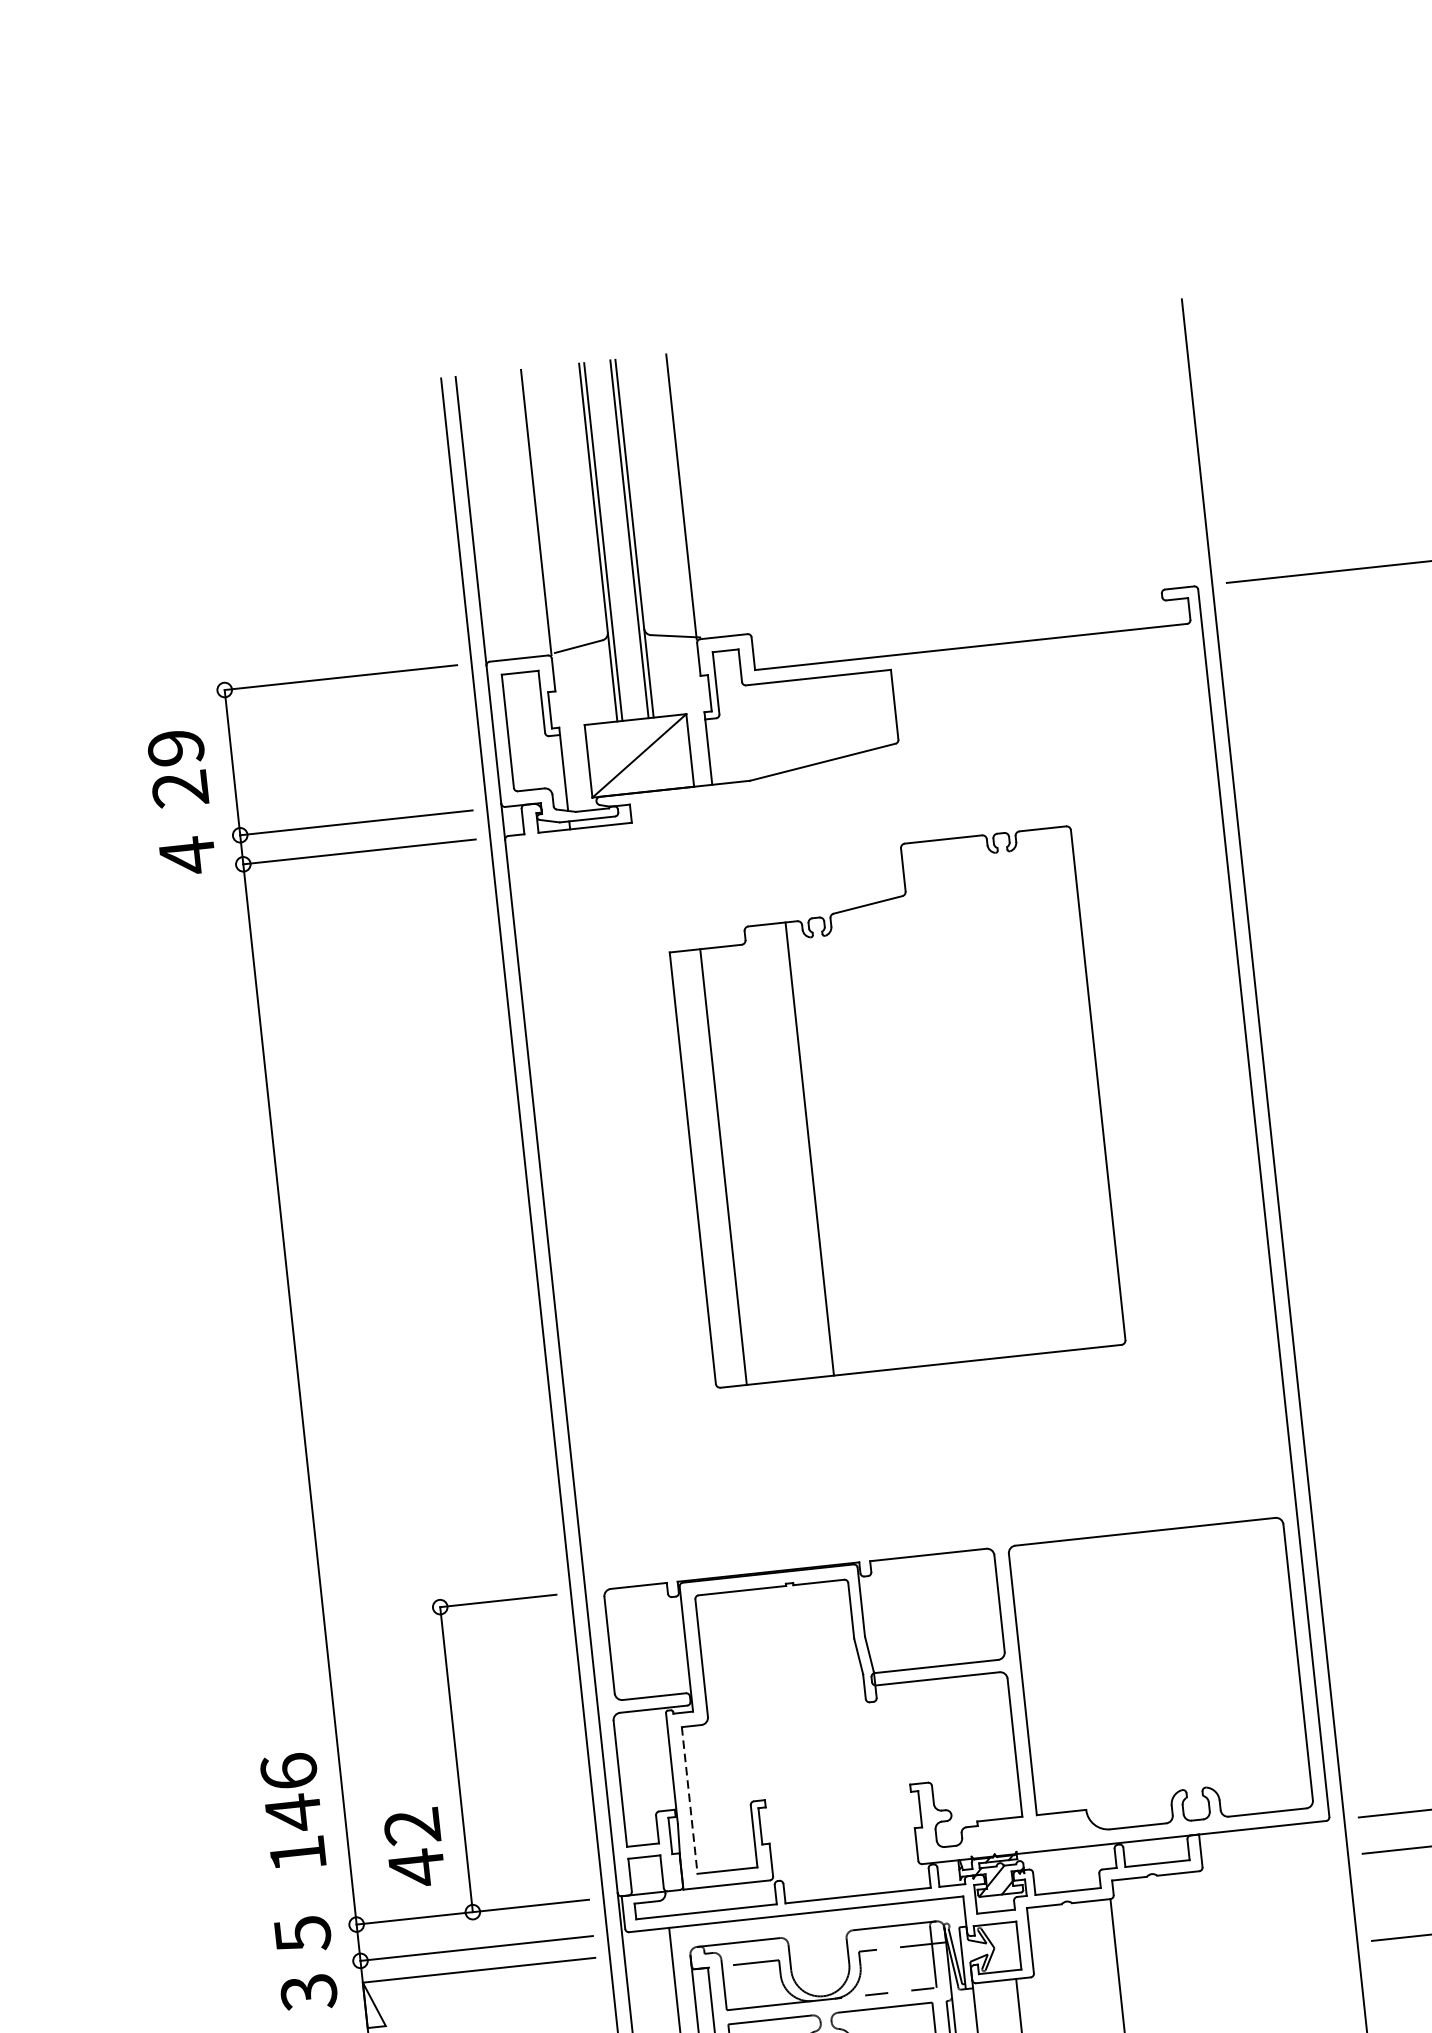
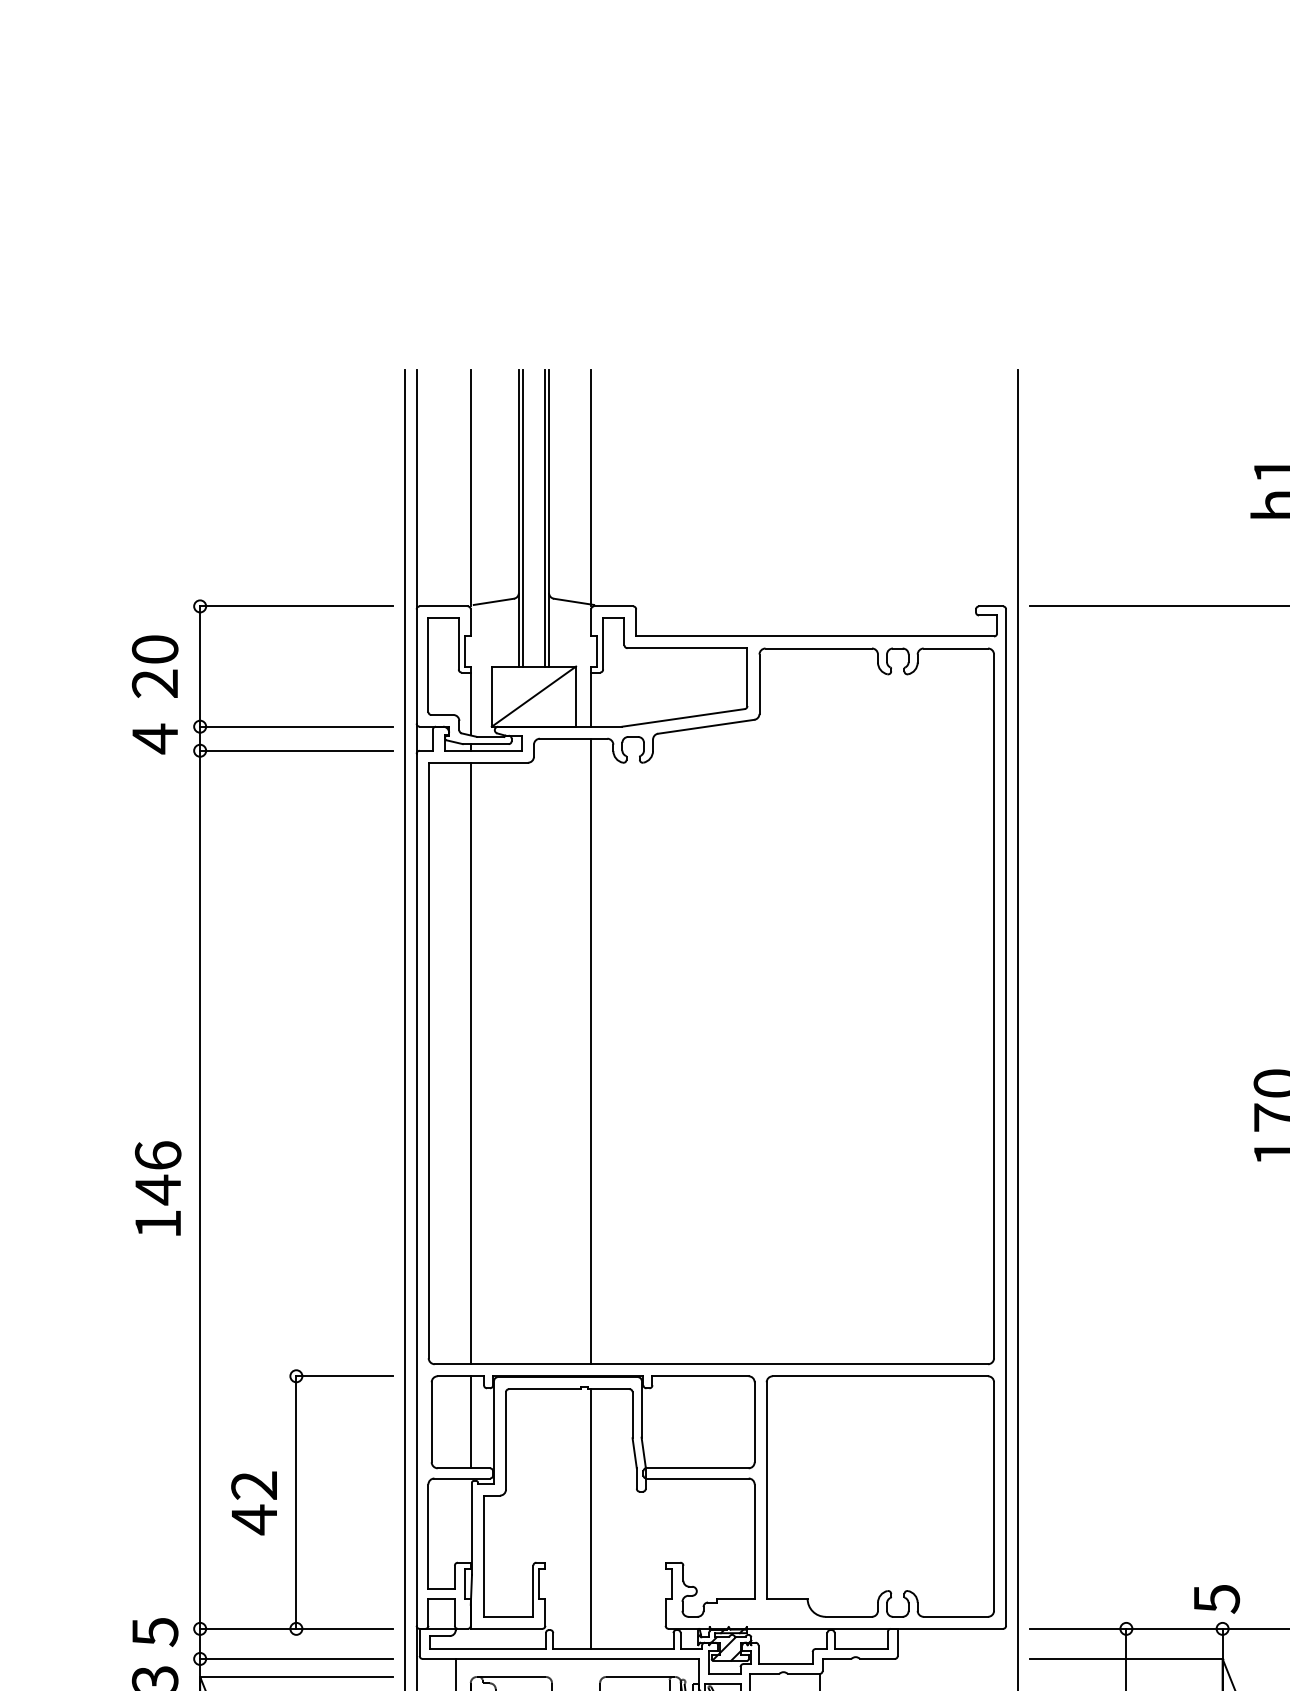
text: (175, 747) -> (154, 649), 29 -> 20
part: (892, 1107) -> (710, 1006), size x1.67
line: (656, 1640) -> (470, 1422), added
line: (815, 1742) -> (591, 1519), added
line: (689, 1800) -> (483, 1556), dashed -> solid
text: (293, 1811) -> (158, 1188), moved
text: (413, 1848) -> (253, 1503), moved

